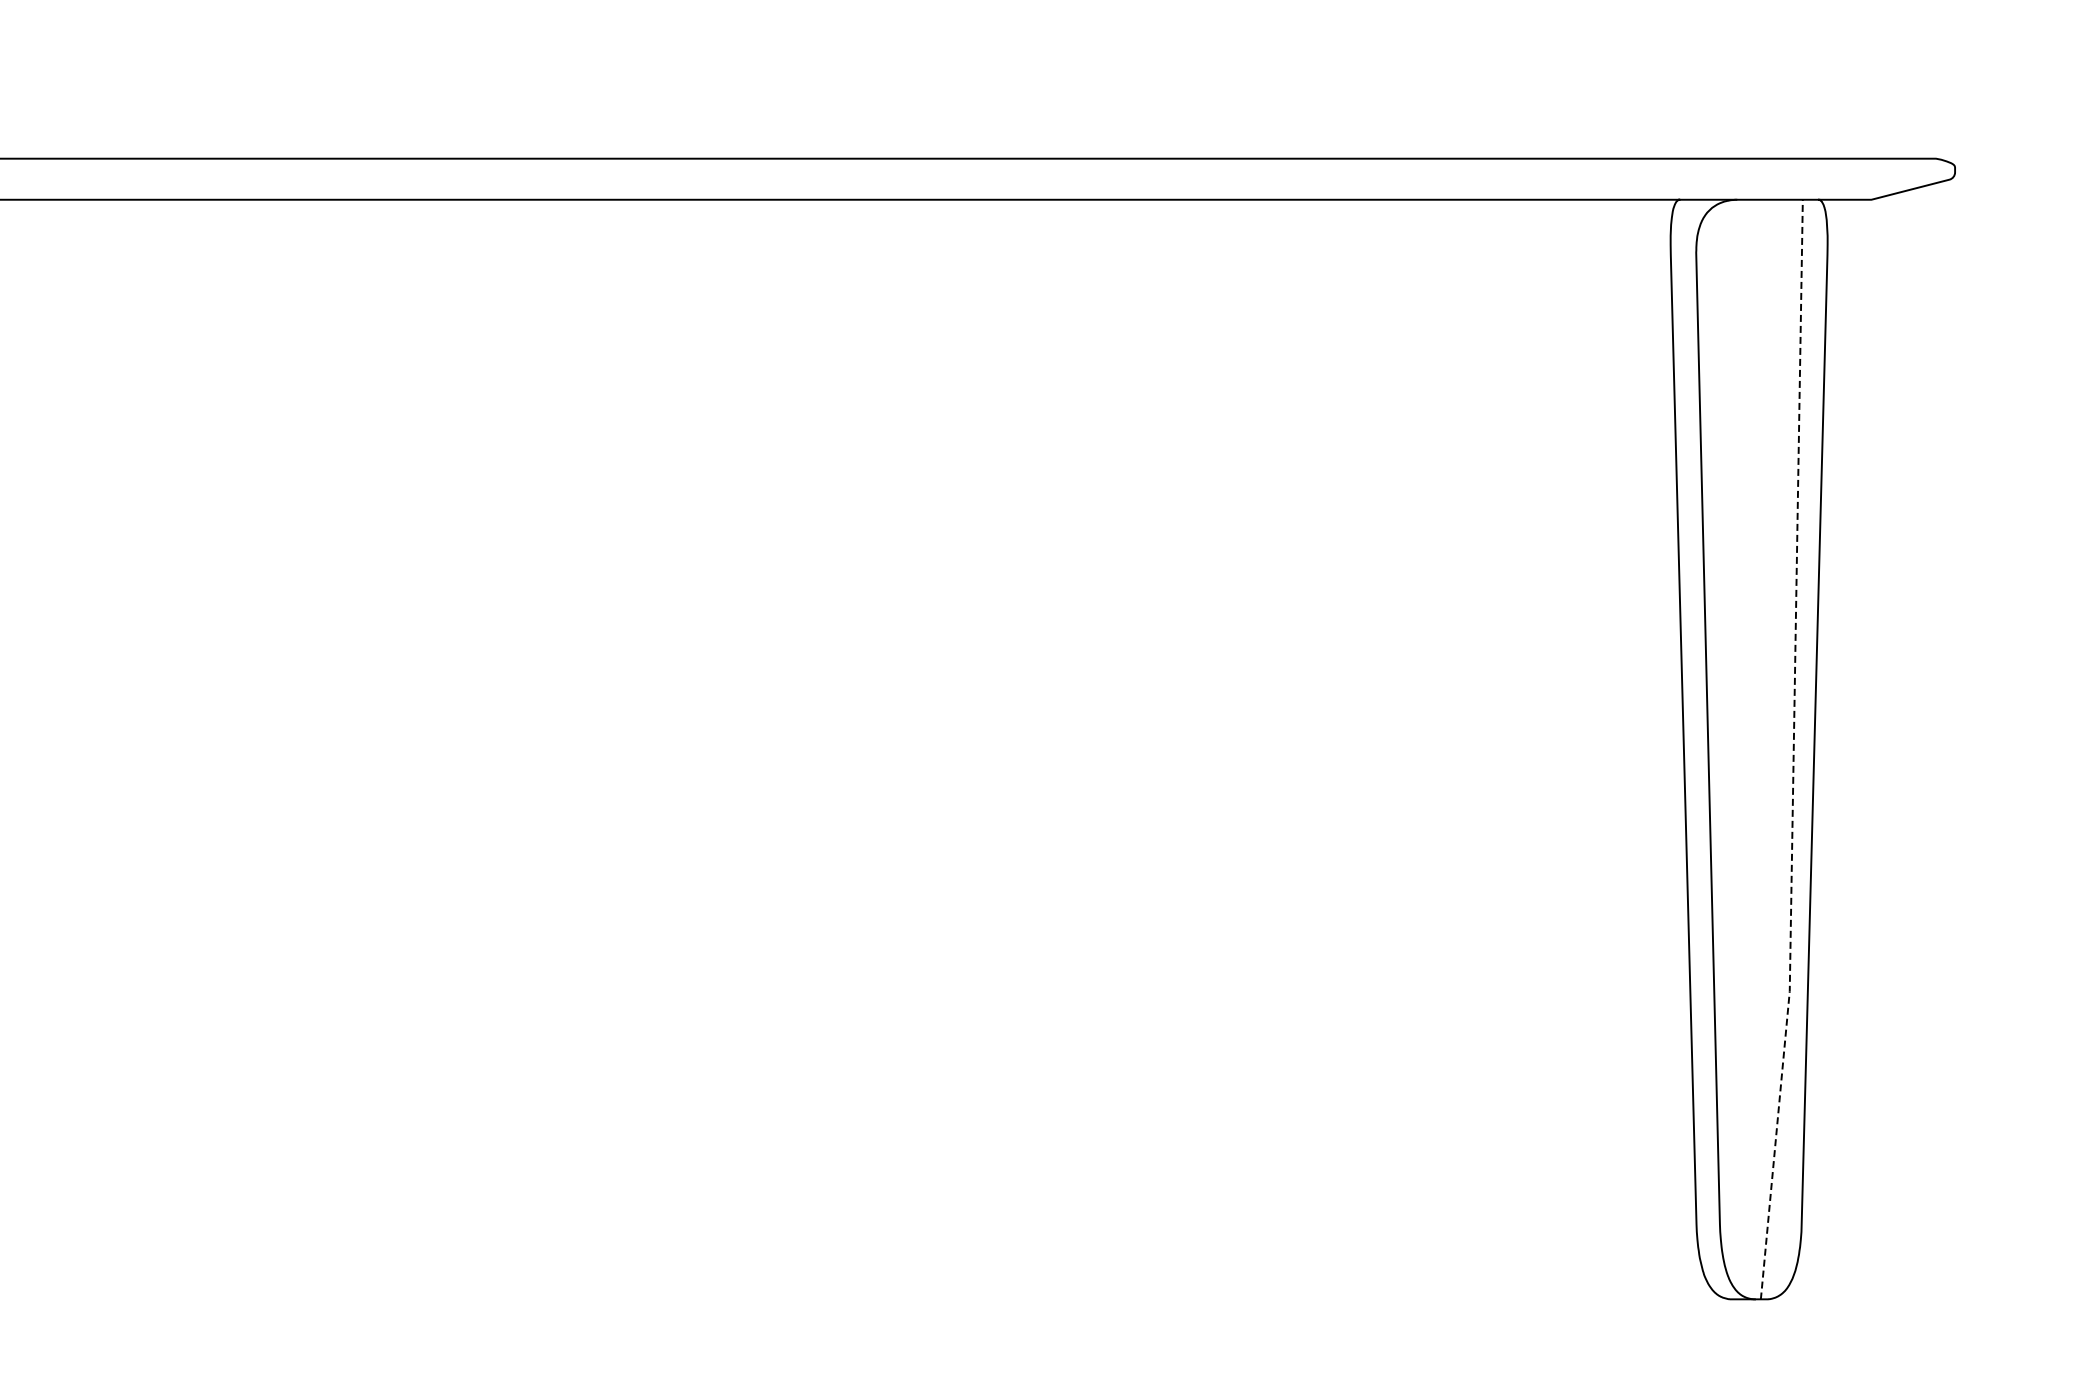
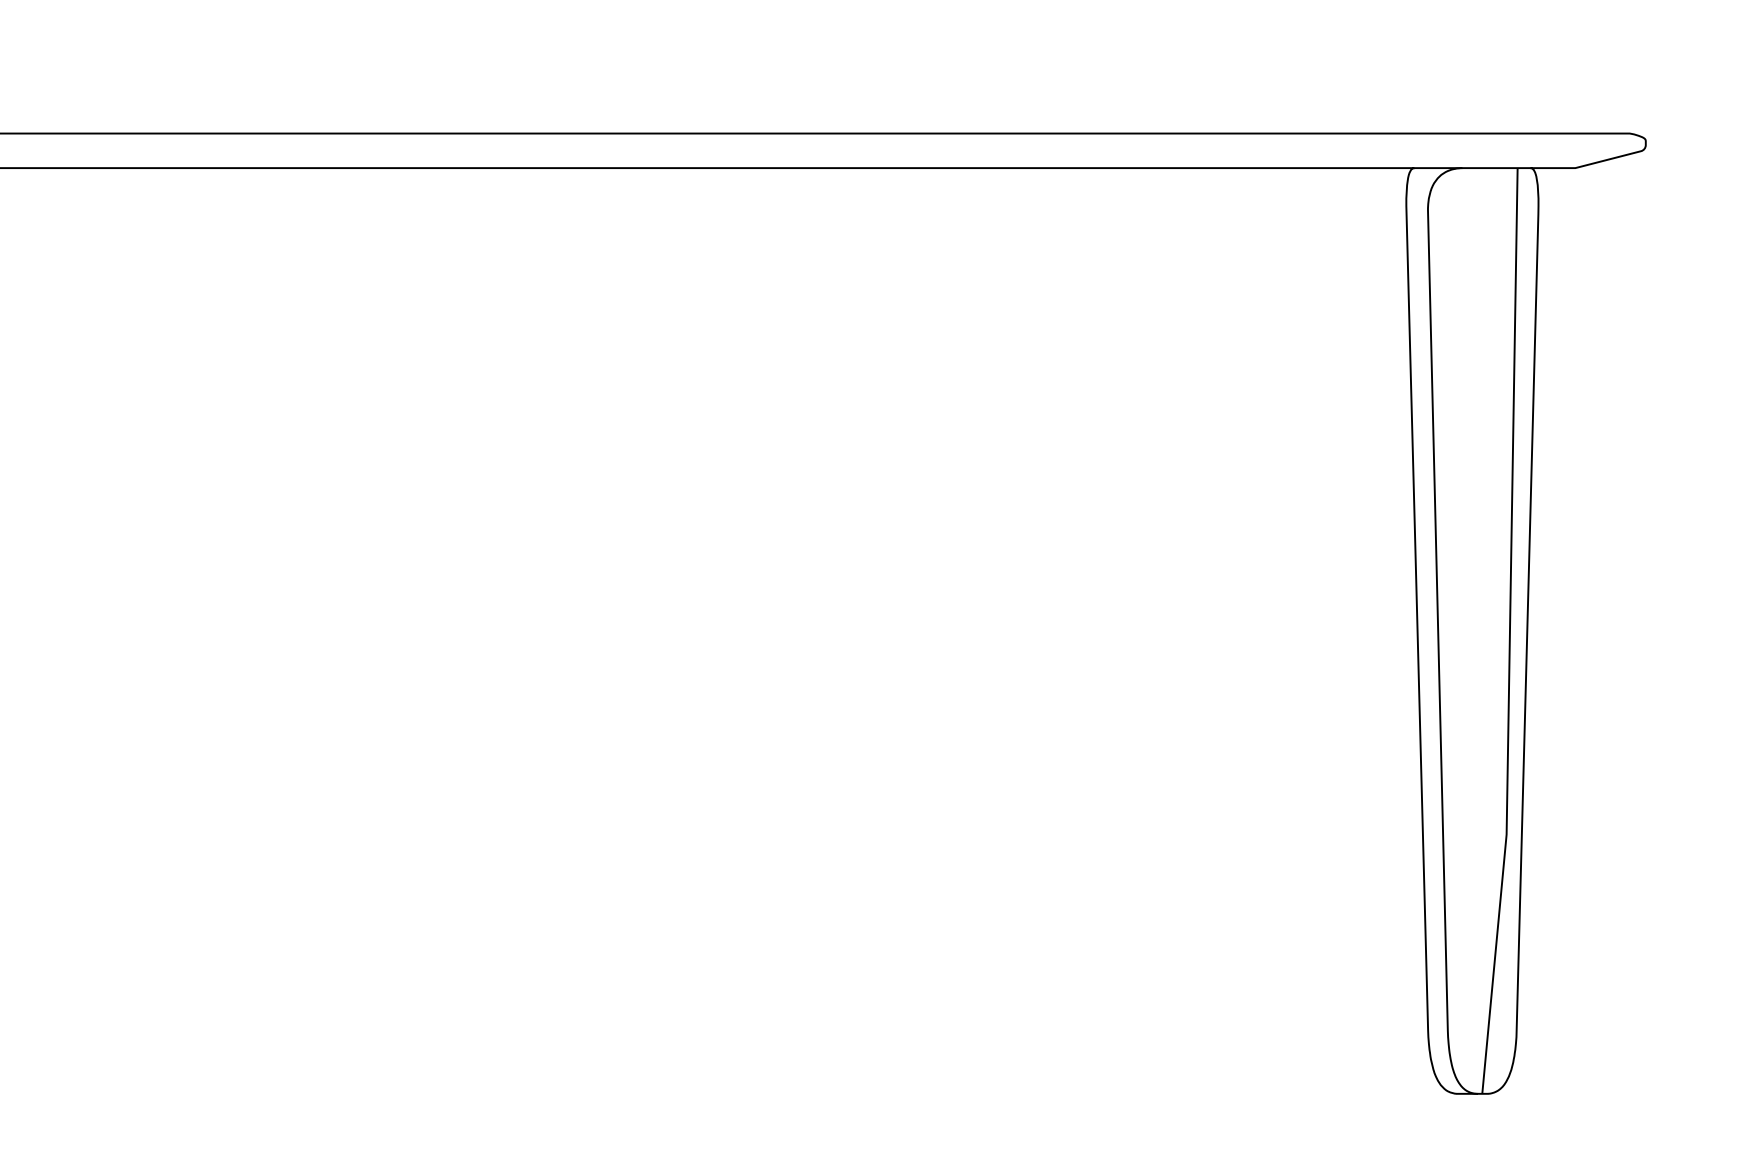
line: (1793, 750) -> (1509, 631), dashed -> solid

